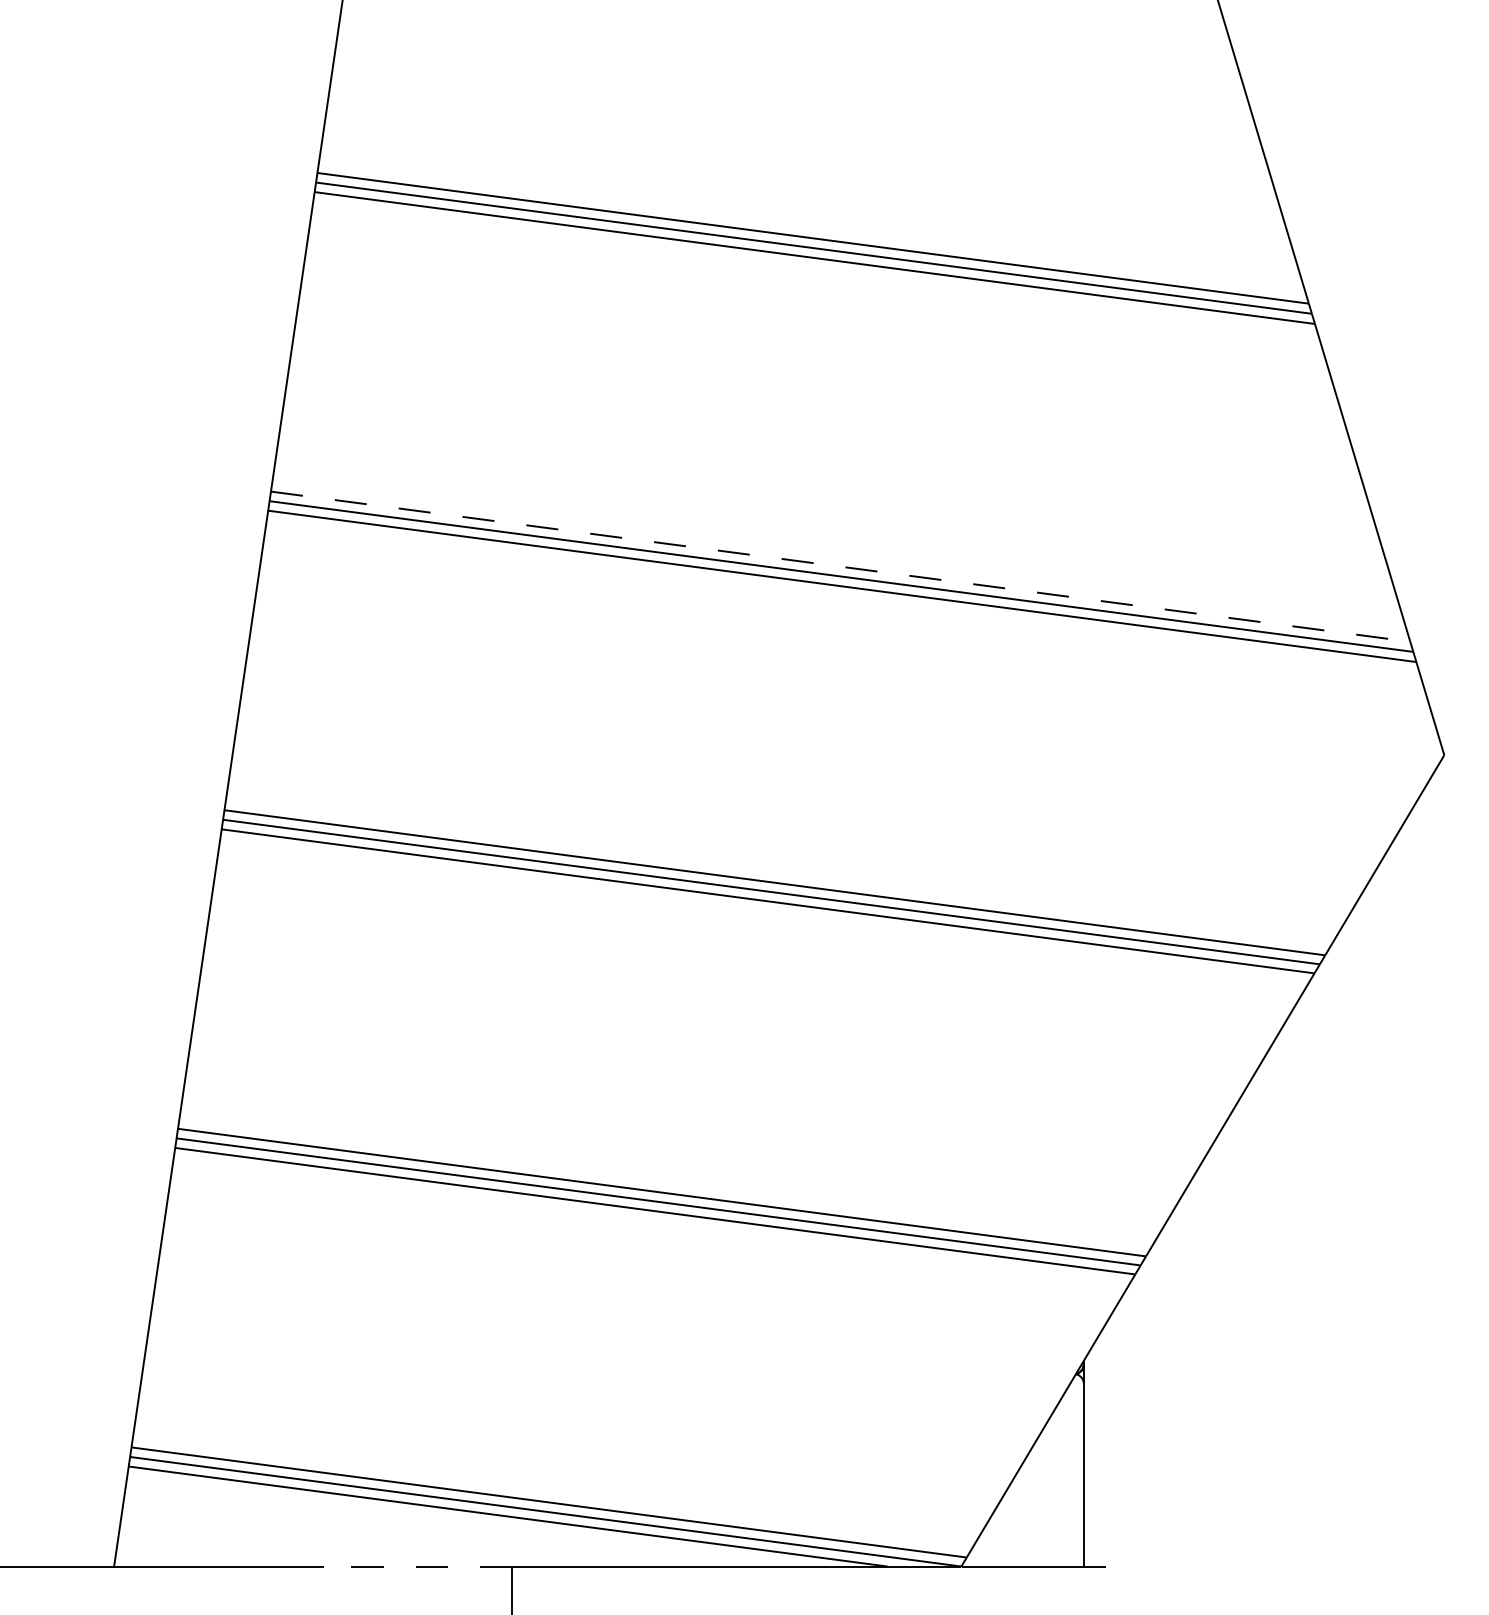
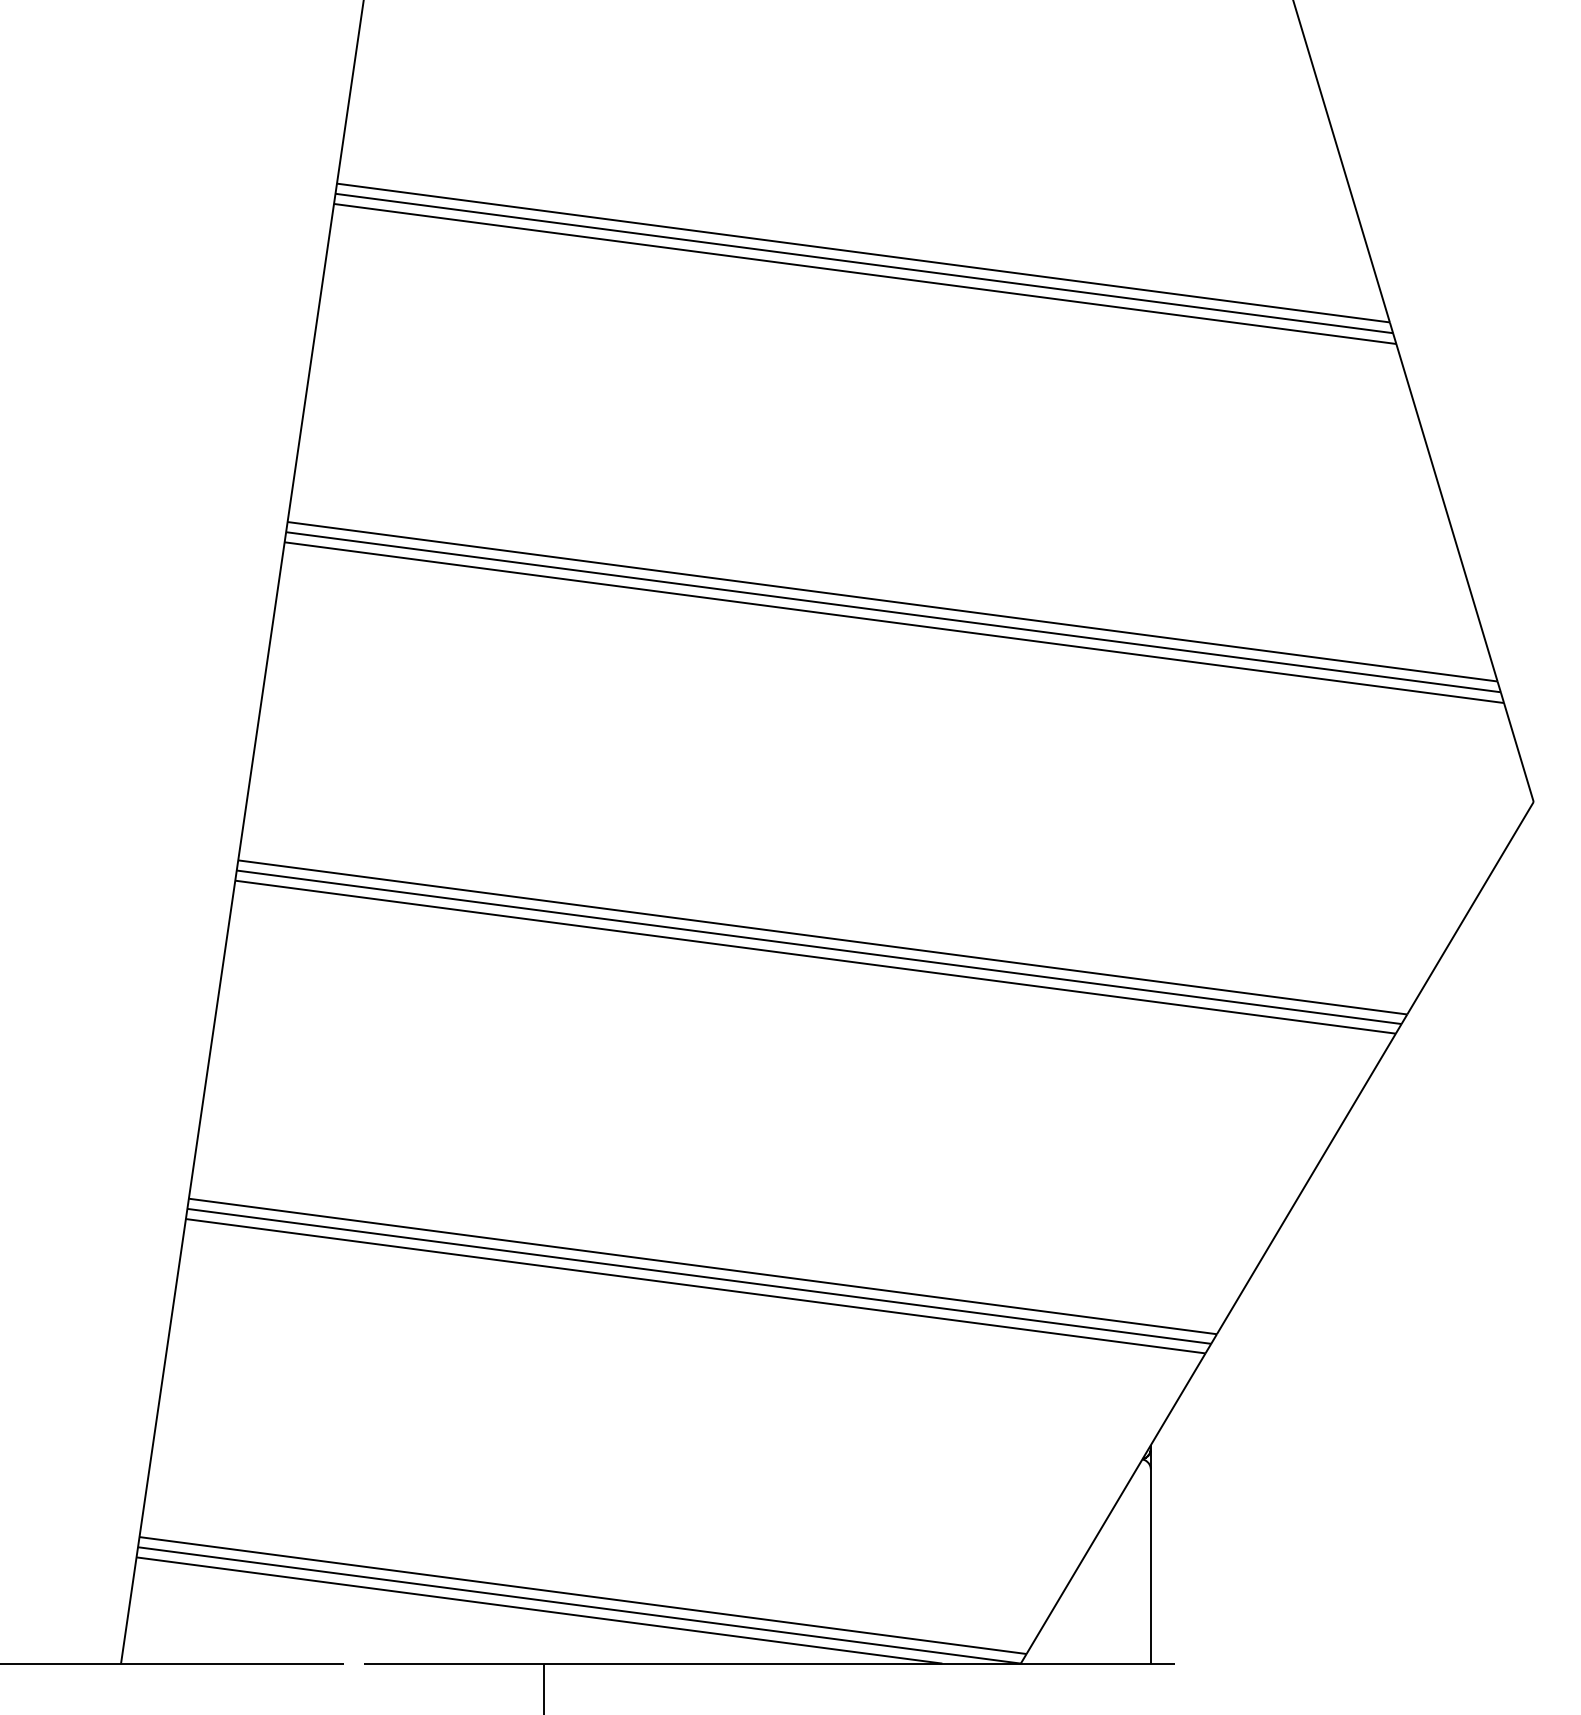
line: (840, 566) -> (892, 601), dashed -> solid
line: (427, 1566) -> (453, 1663), dashed -> solid

